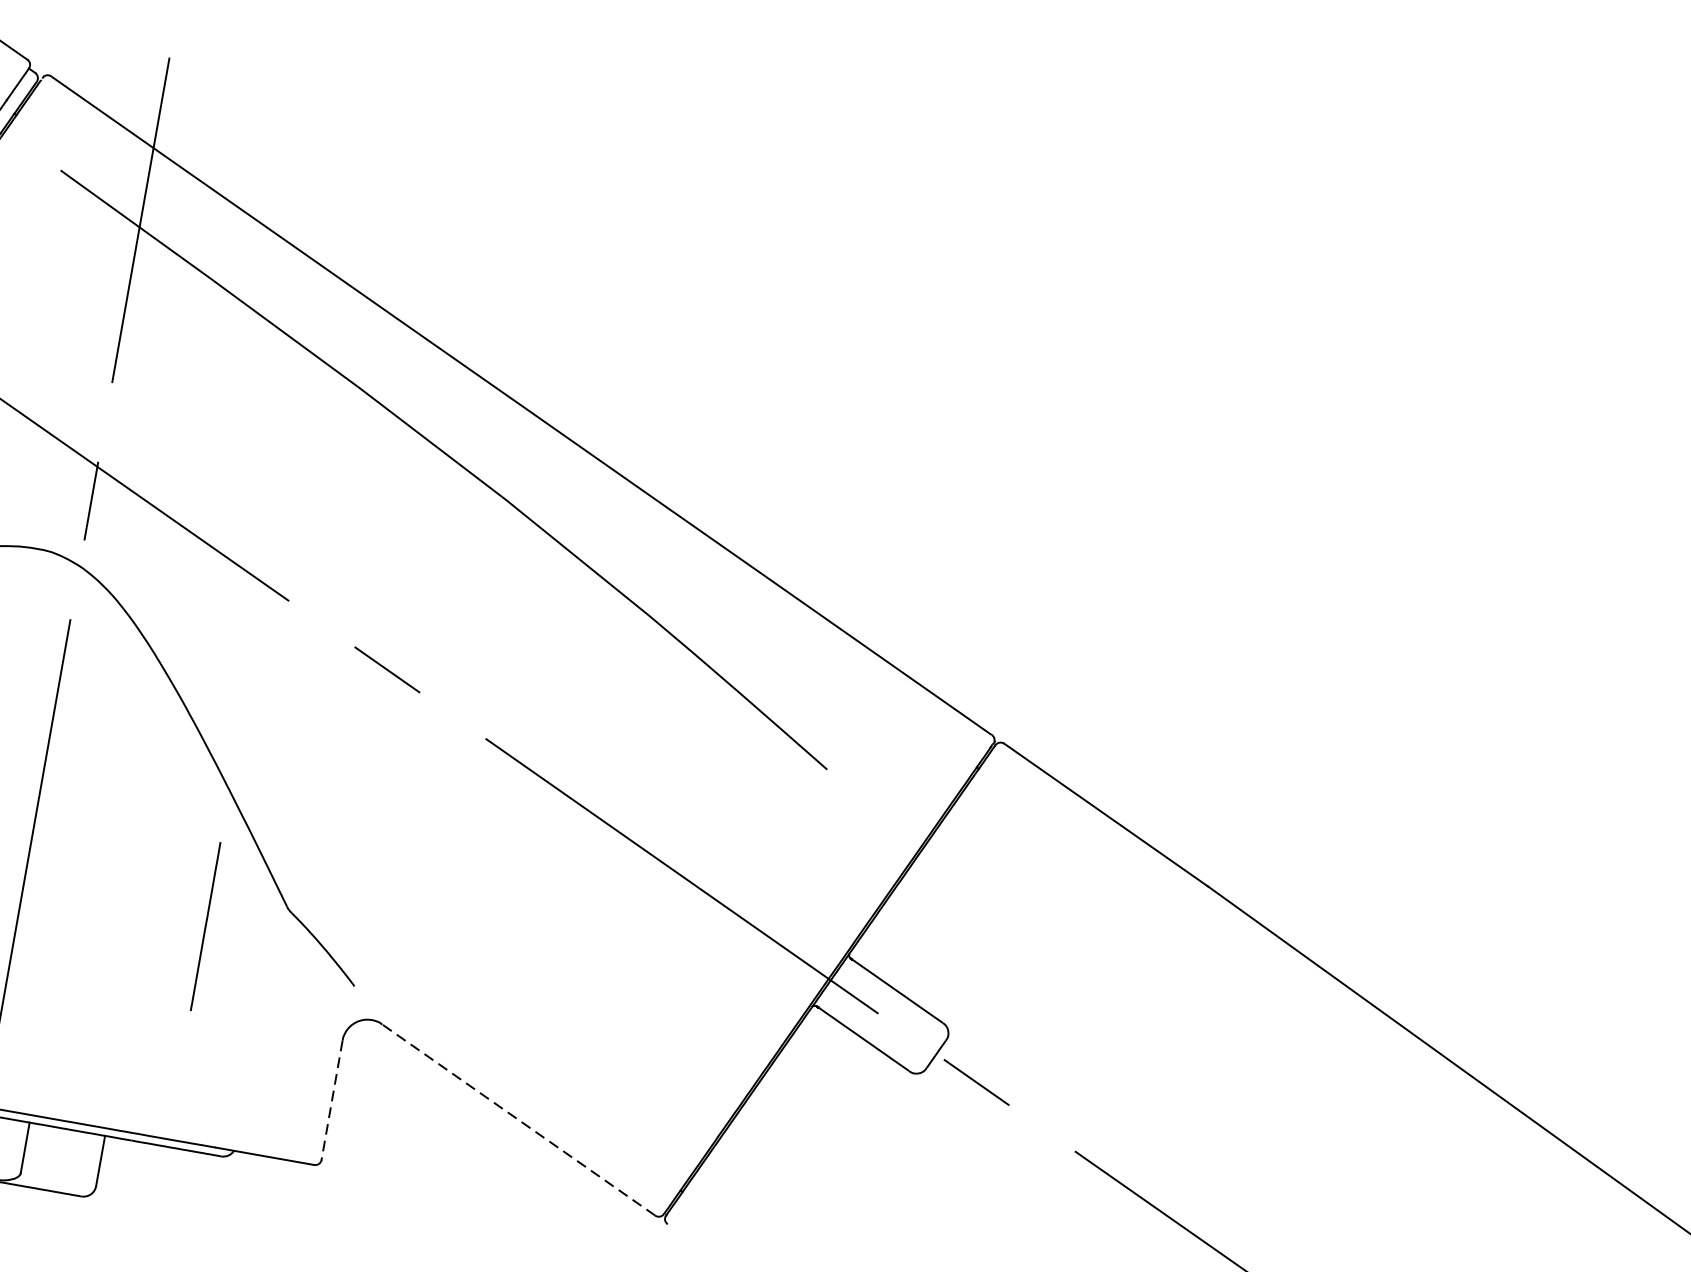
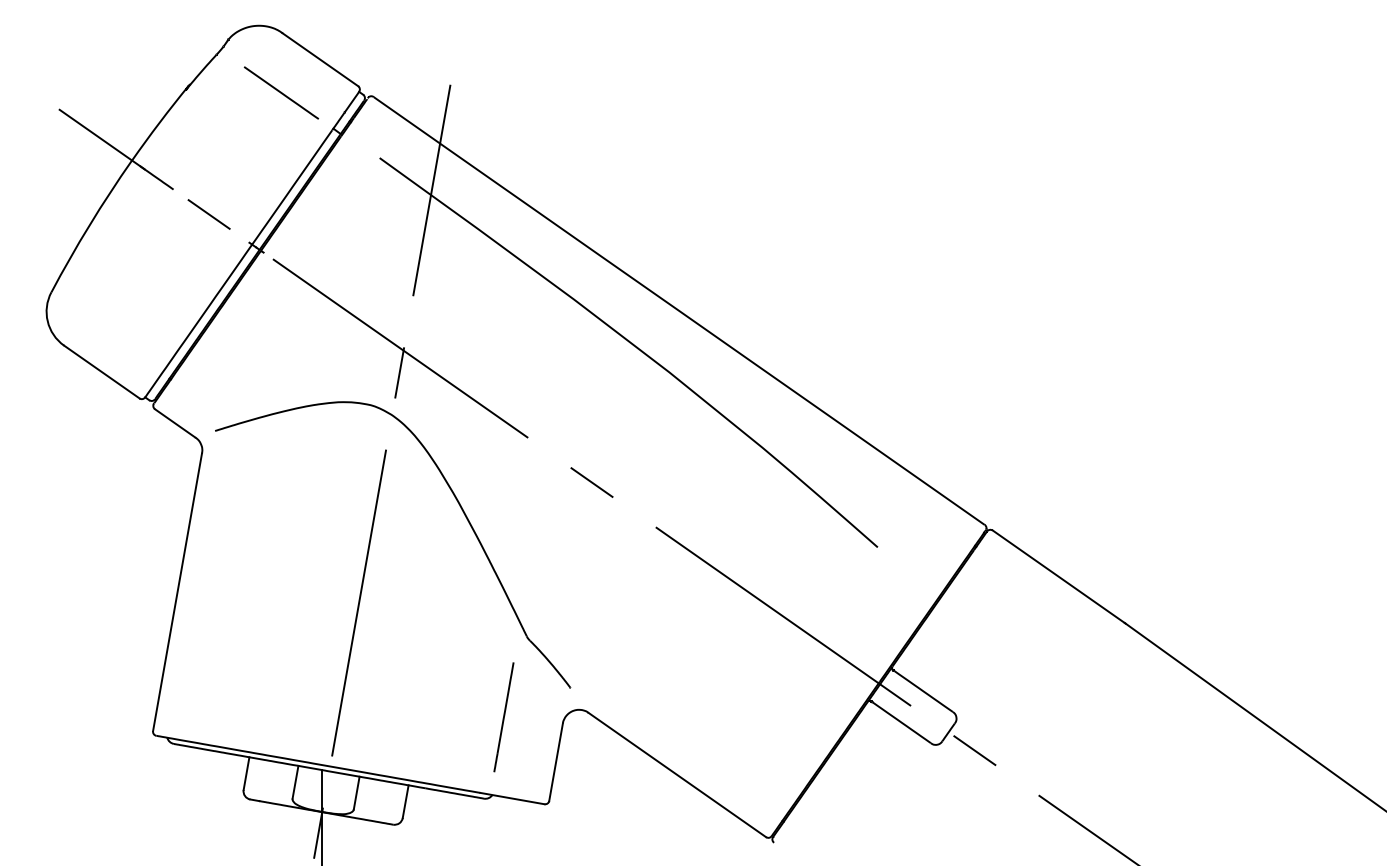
line: (204, 926) -> (503, 717), moved
line: (332, 1100) -> (556, 762), dashed -> solid
line: (517, 1119) -> (676, 774), dashed -> solid

